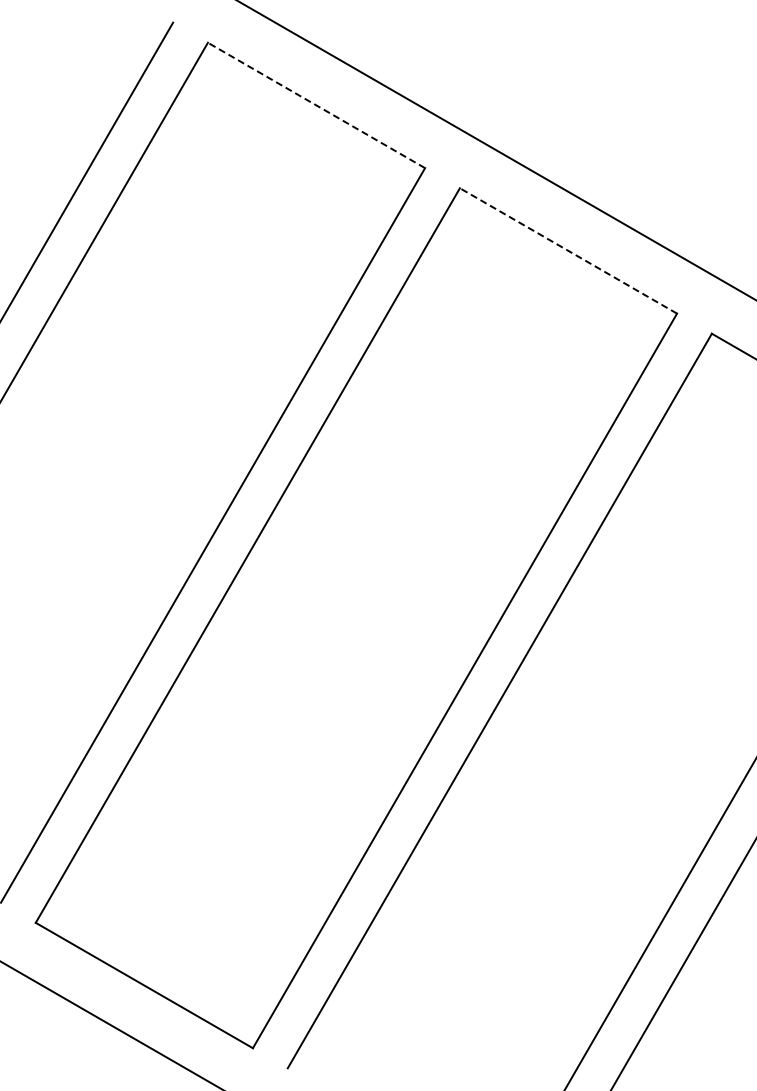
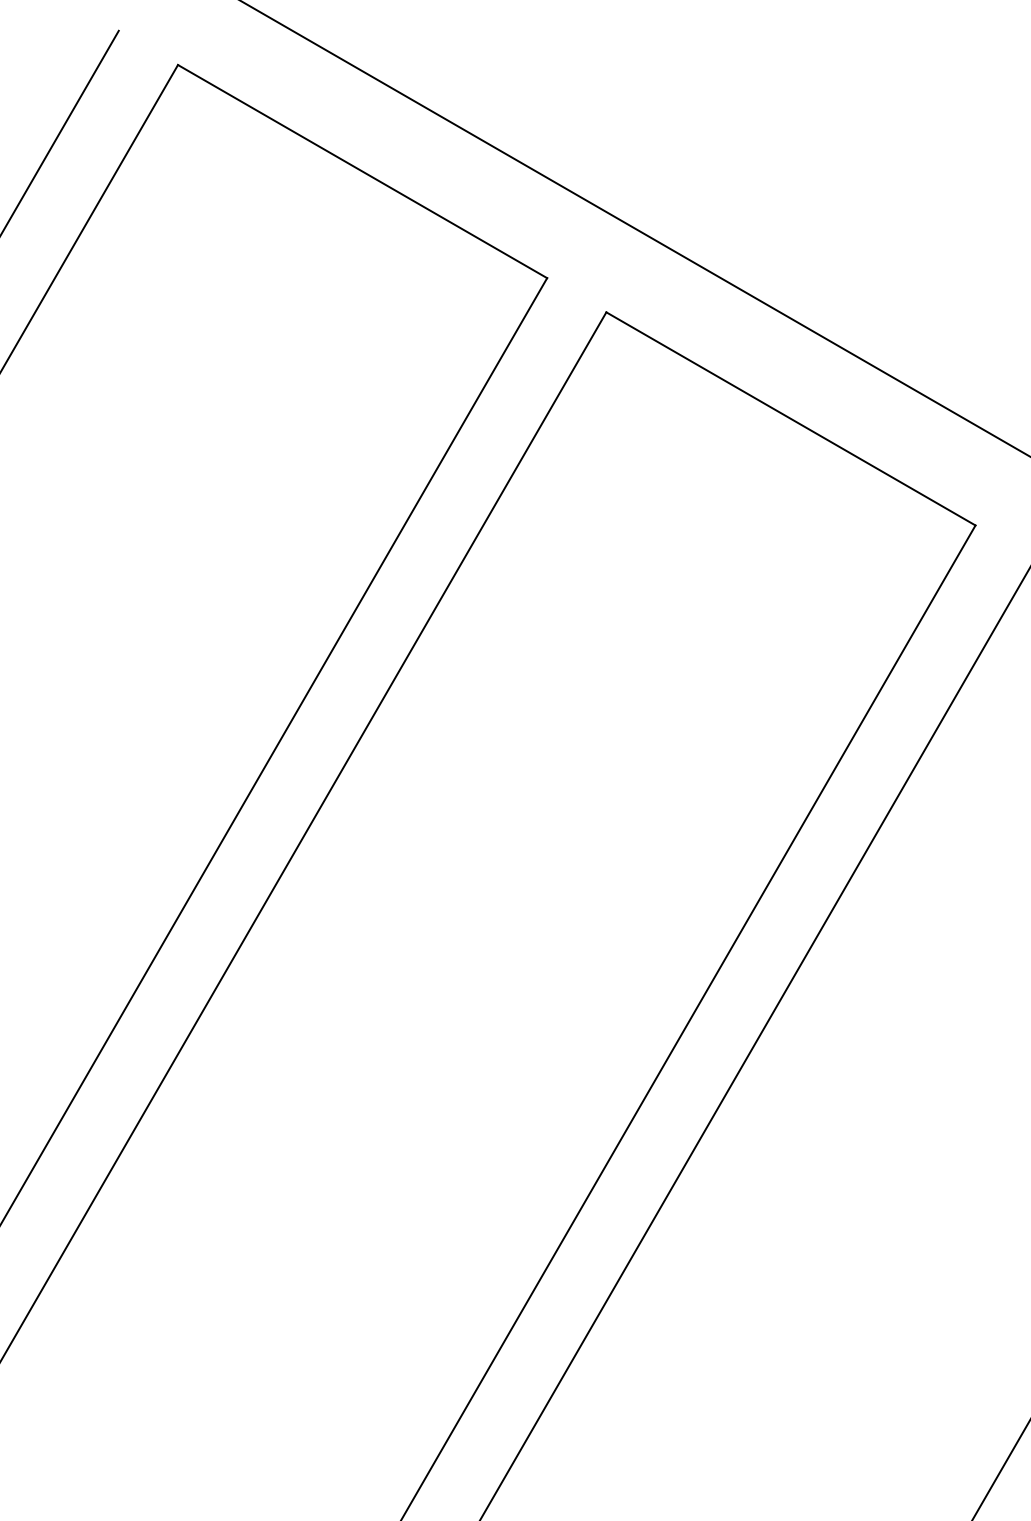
line: (316, 105) -> (362, 171), dashed -> solid
line: (568, 250) -> (790, 418), dashed -> solid

